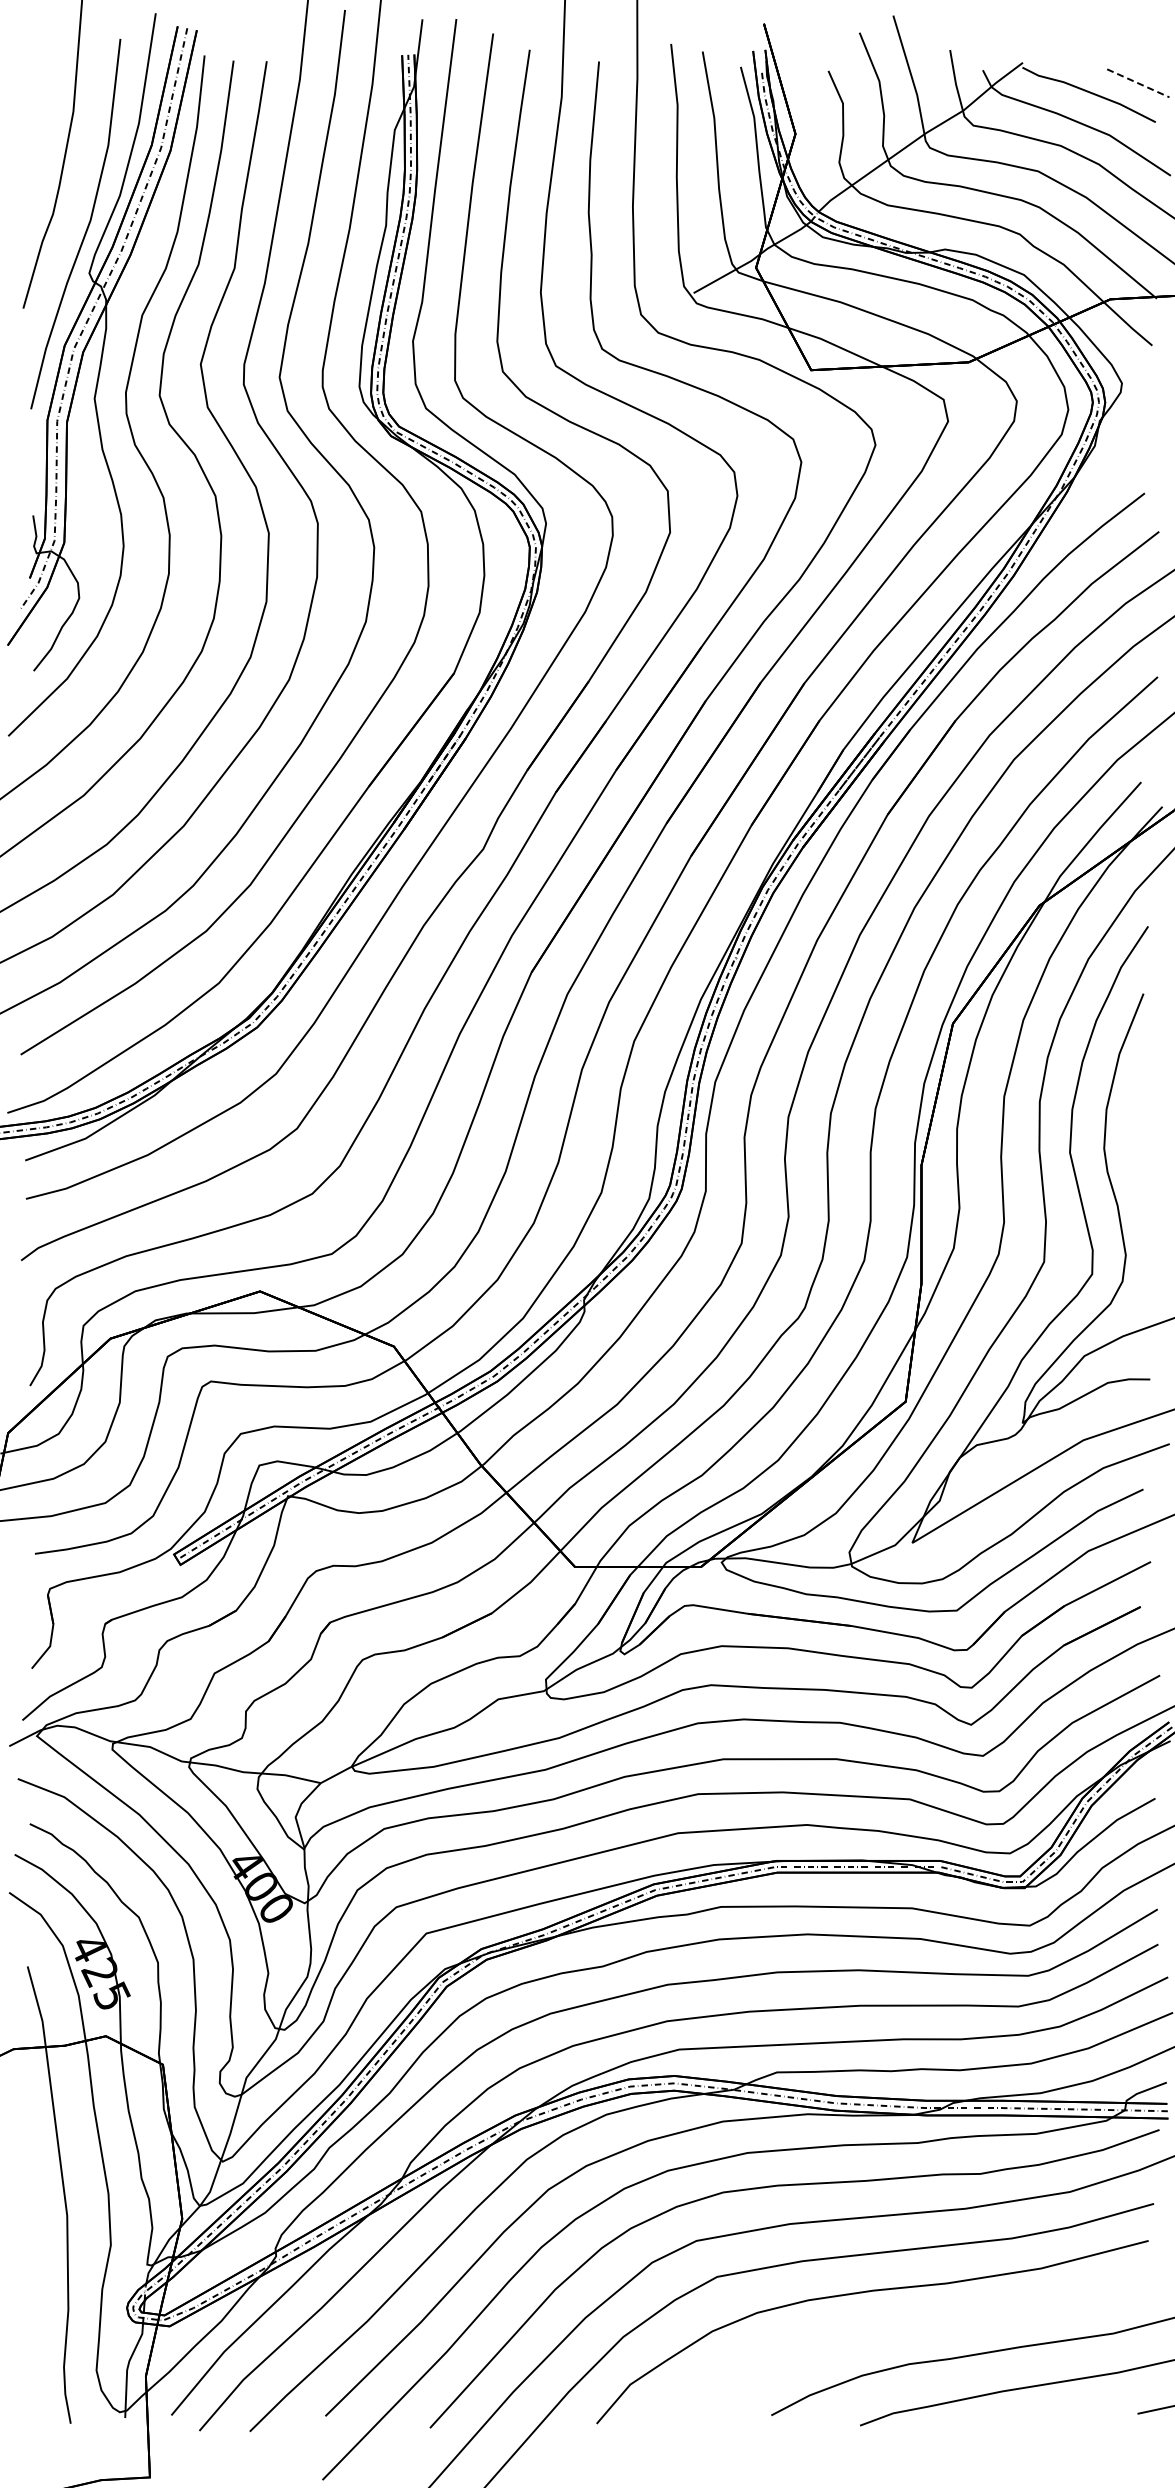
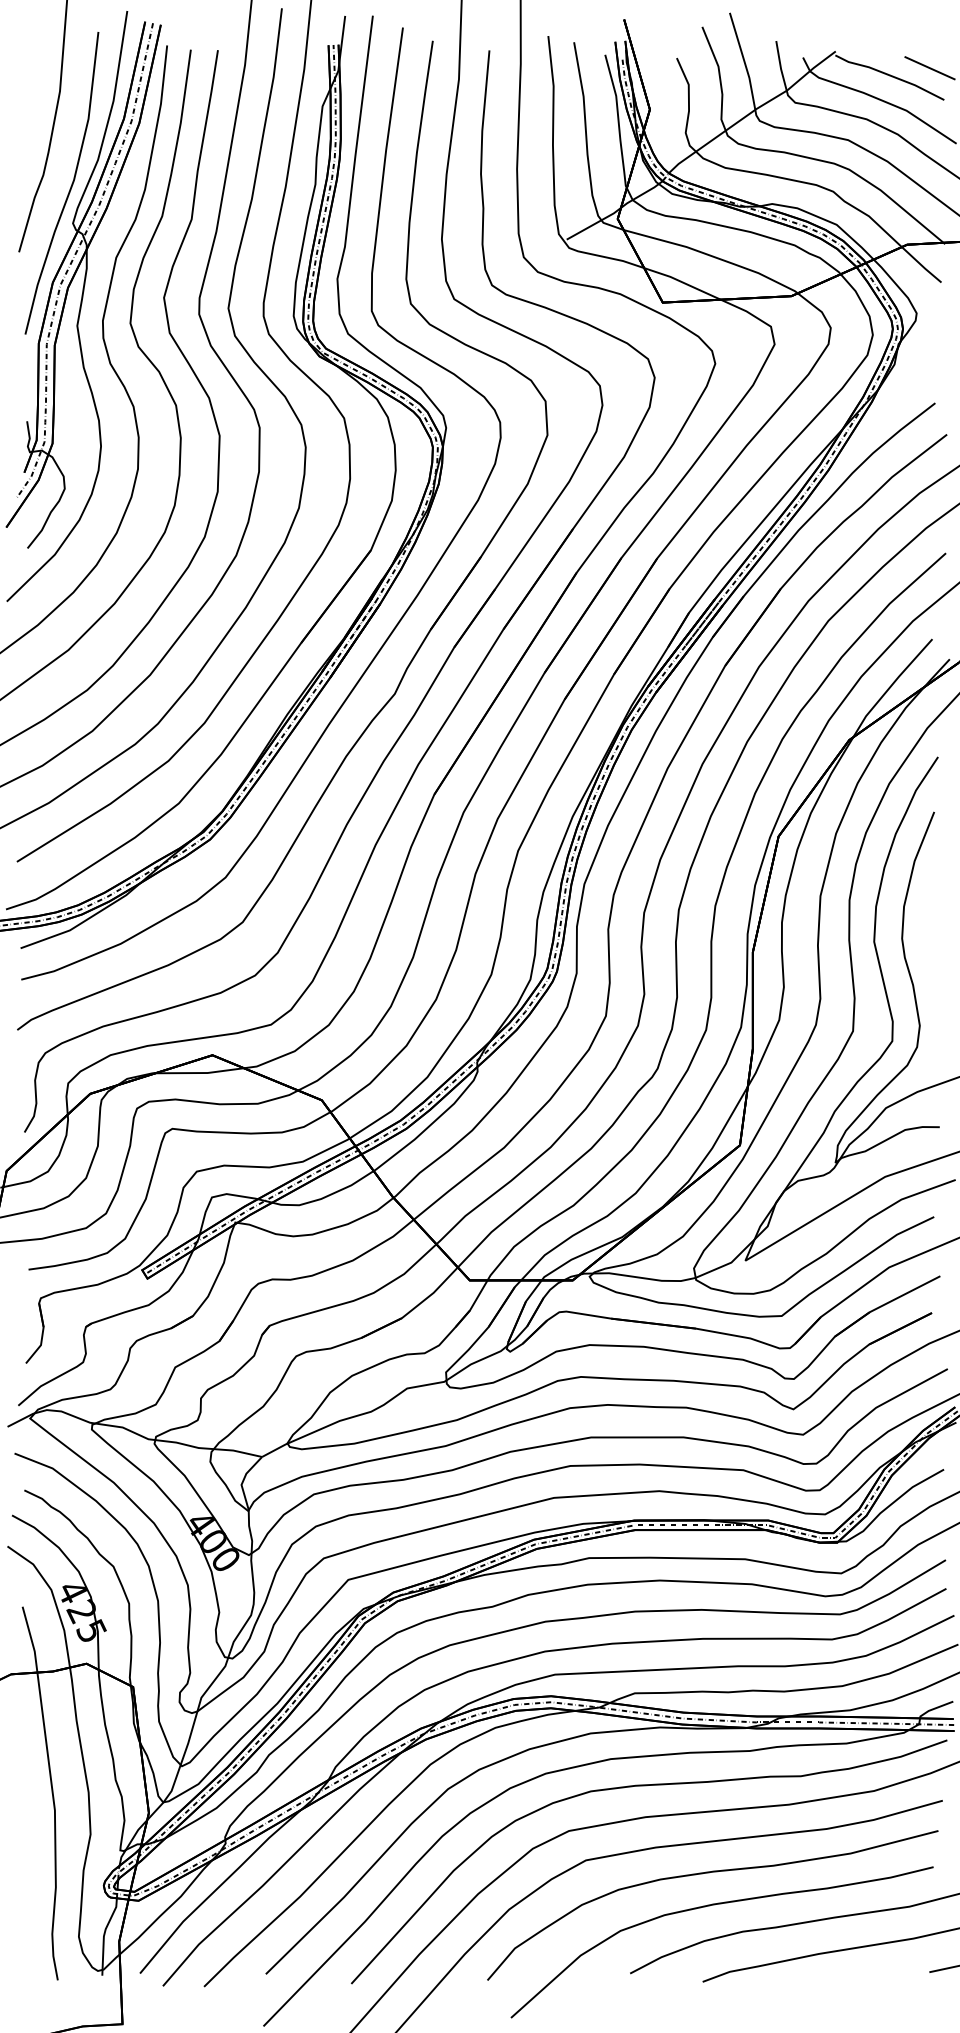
line: (1138, 83) -> (930, 68), dashed -> solid
curve: (877, 2331) -> (716, 1904), added

